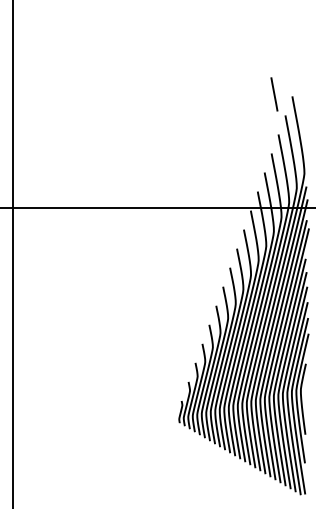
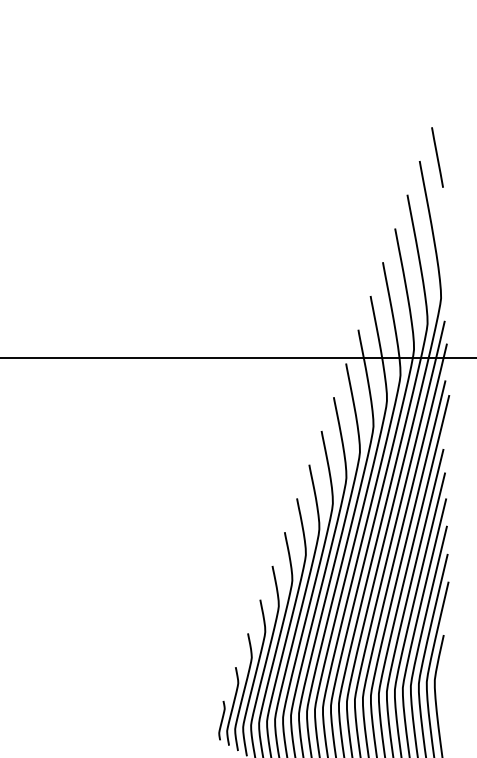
line: (274, 94) -> (437, 157), moved

